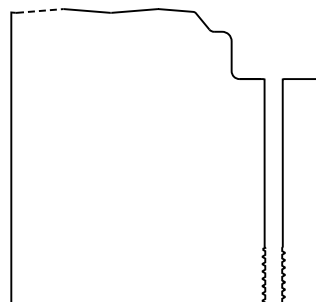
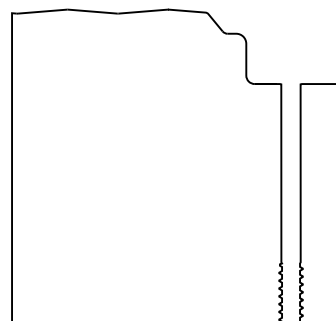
line: (40, 10) -> (43, 11), dashed -> solid

